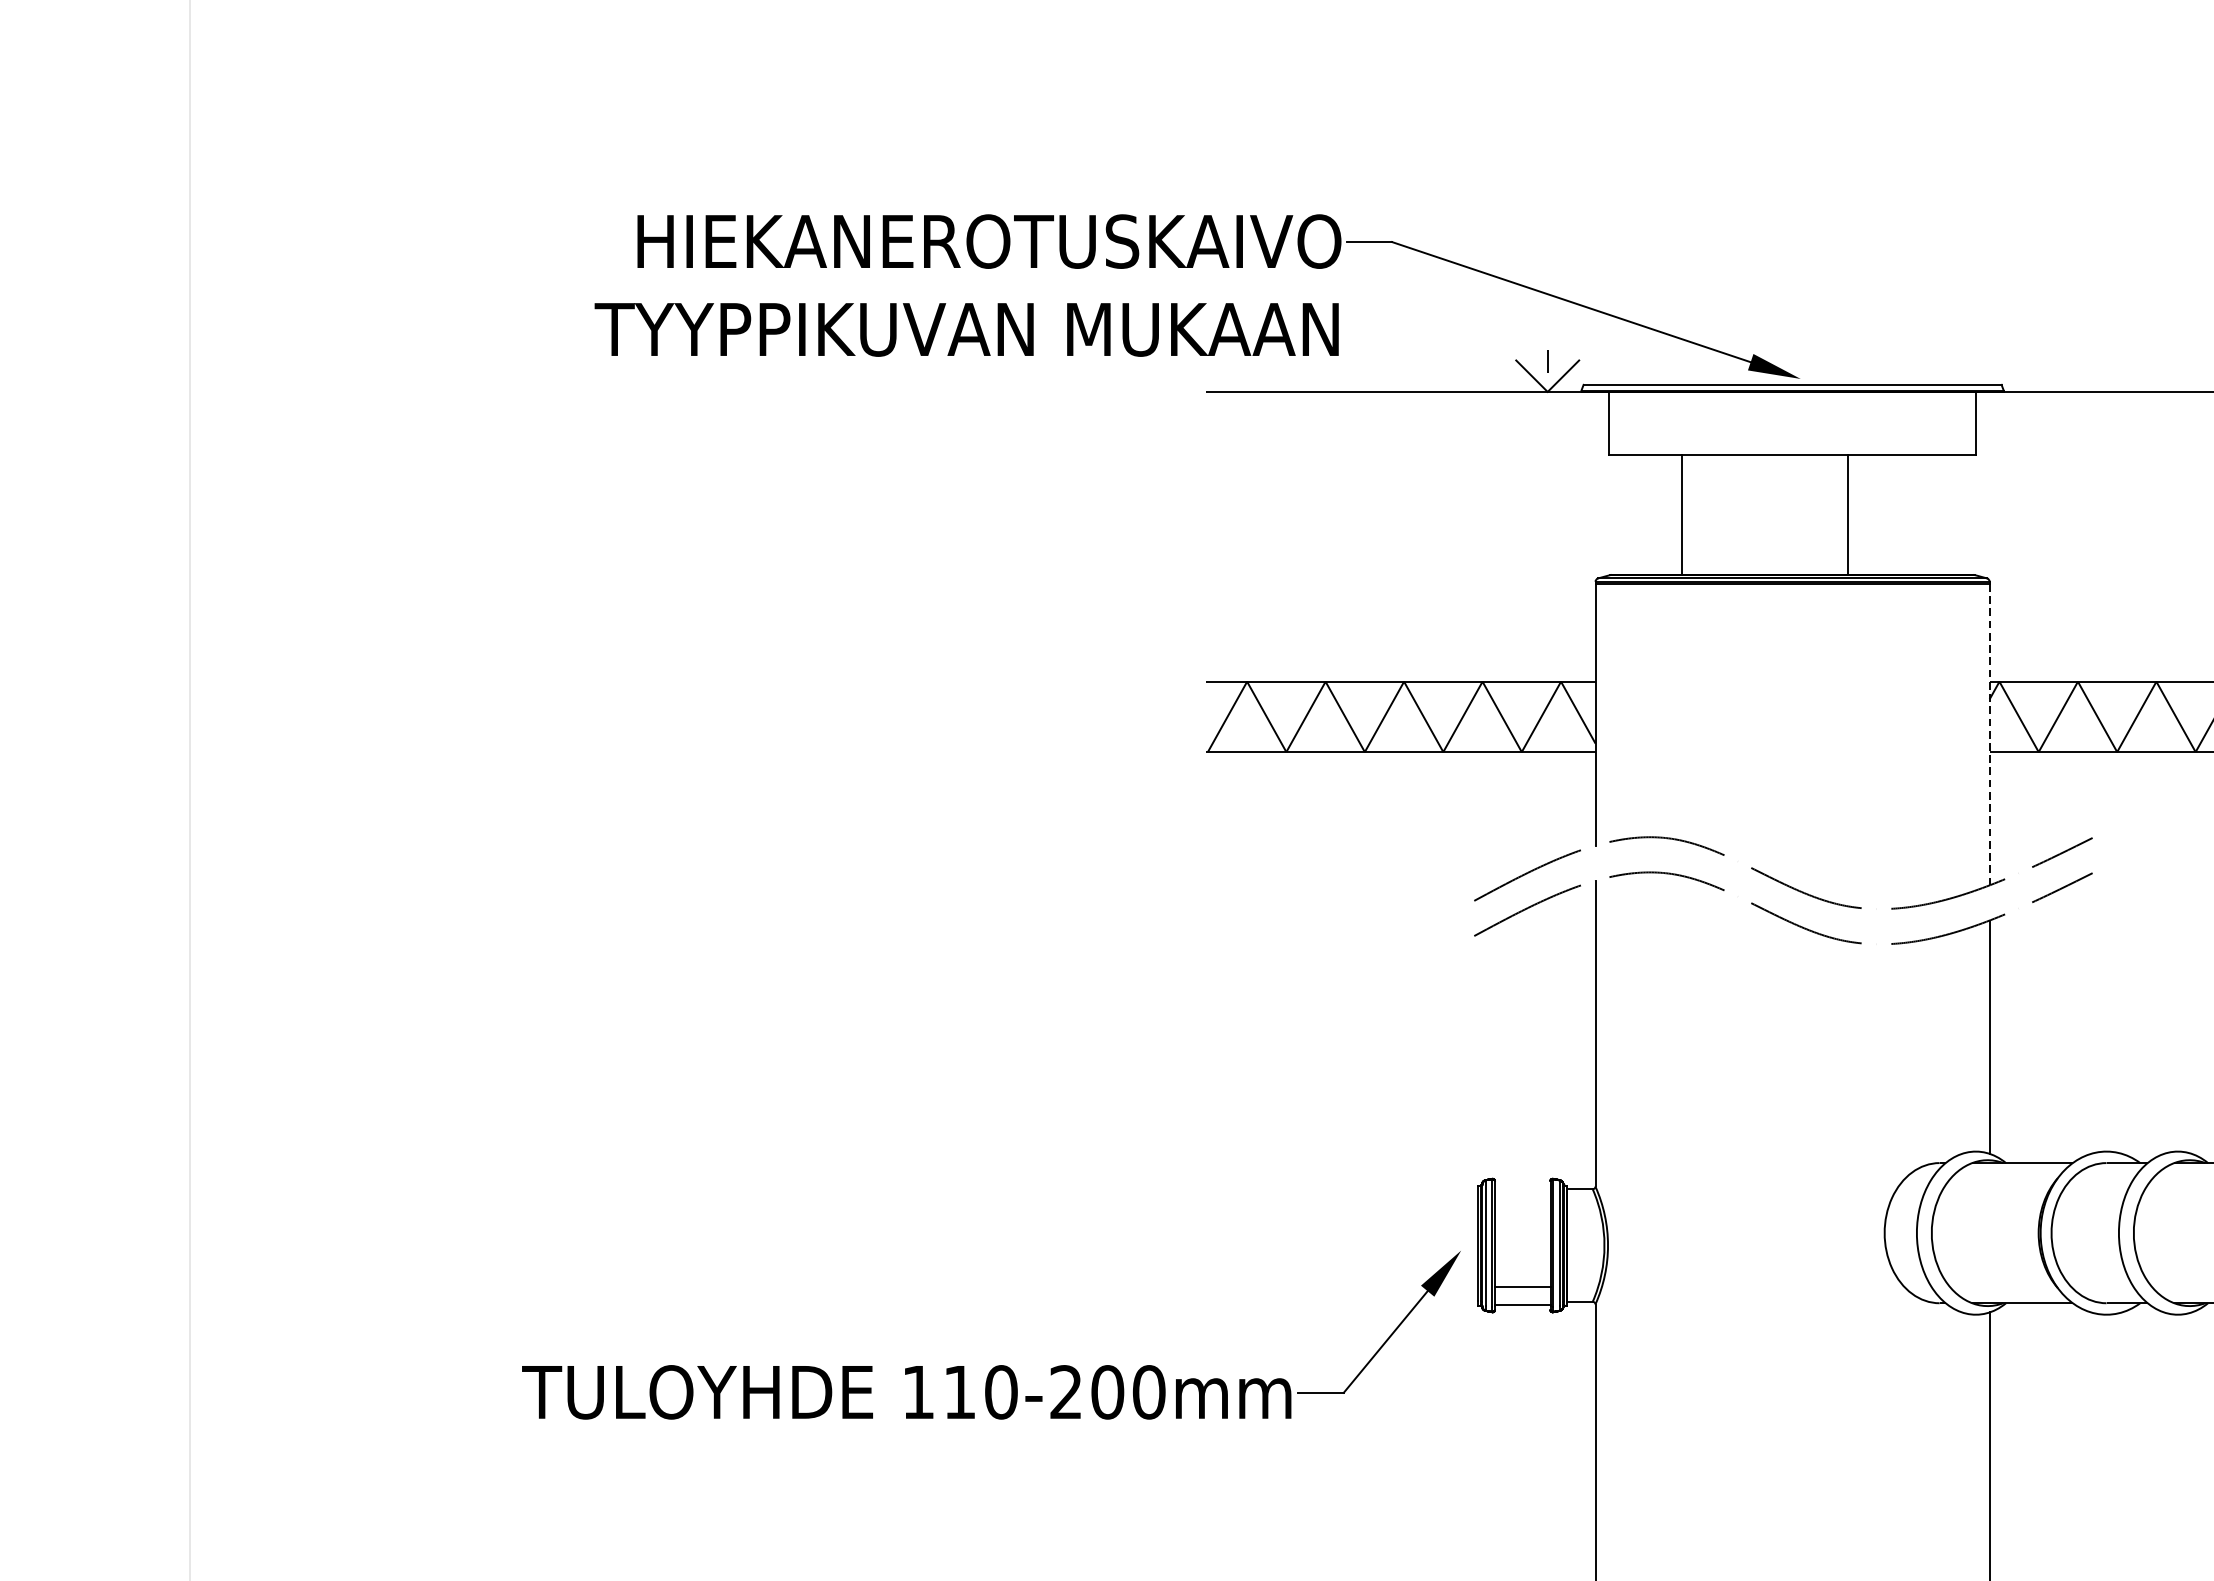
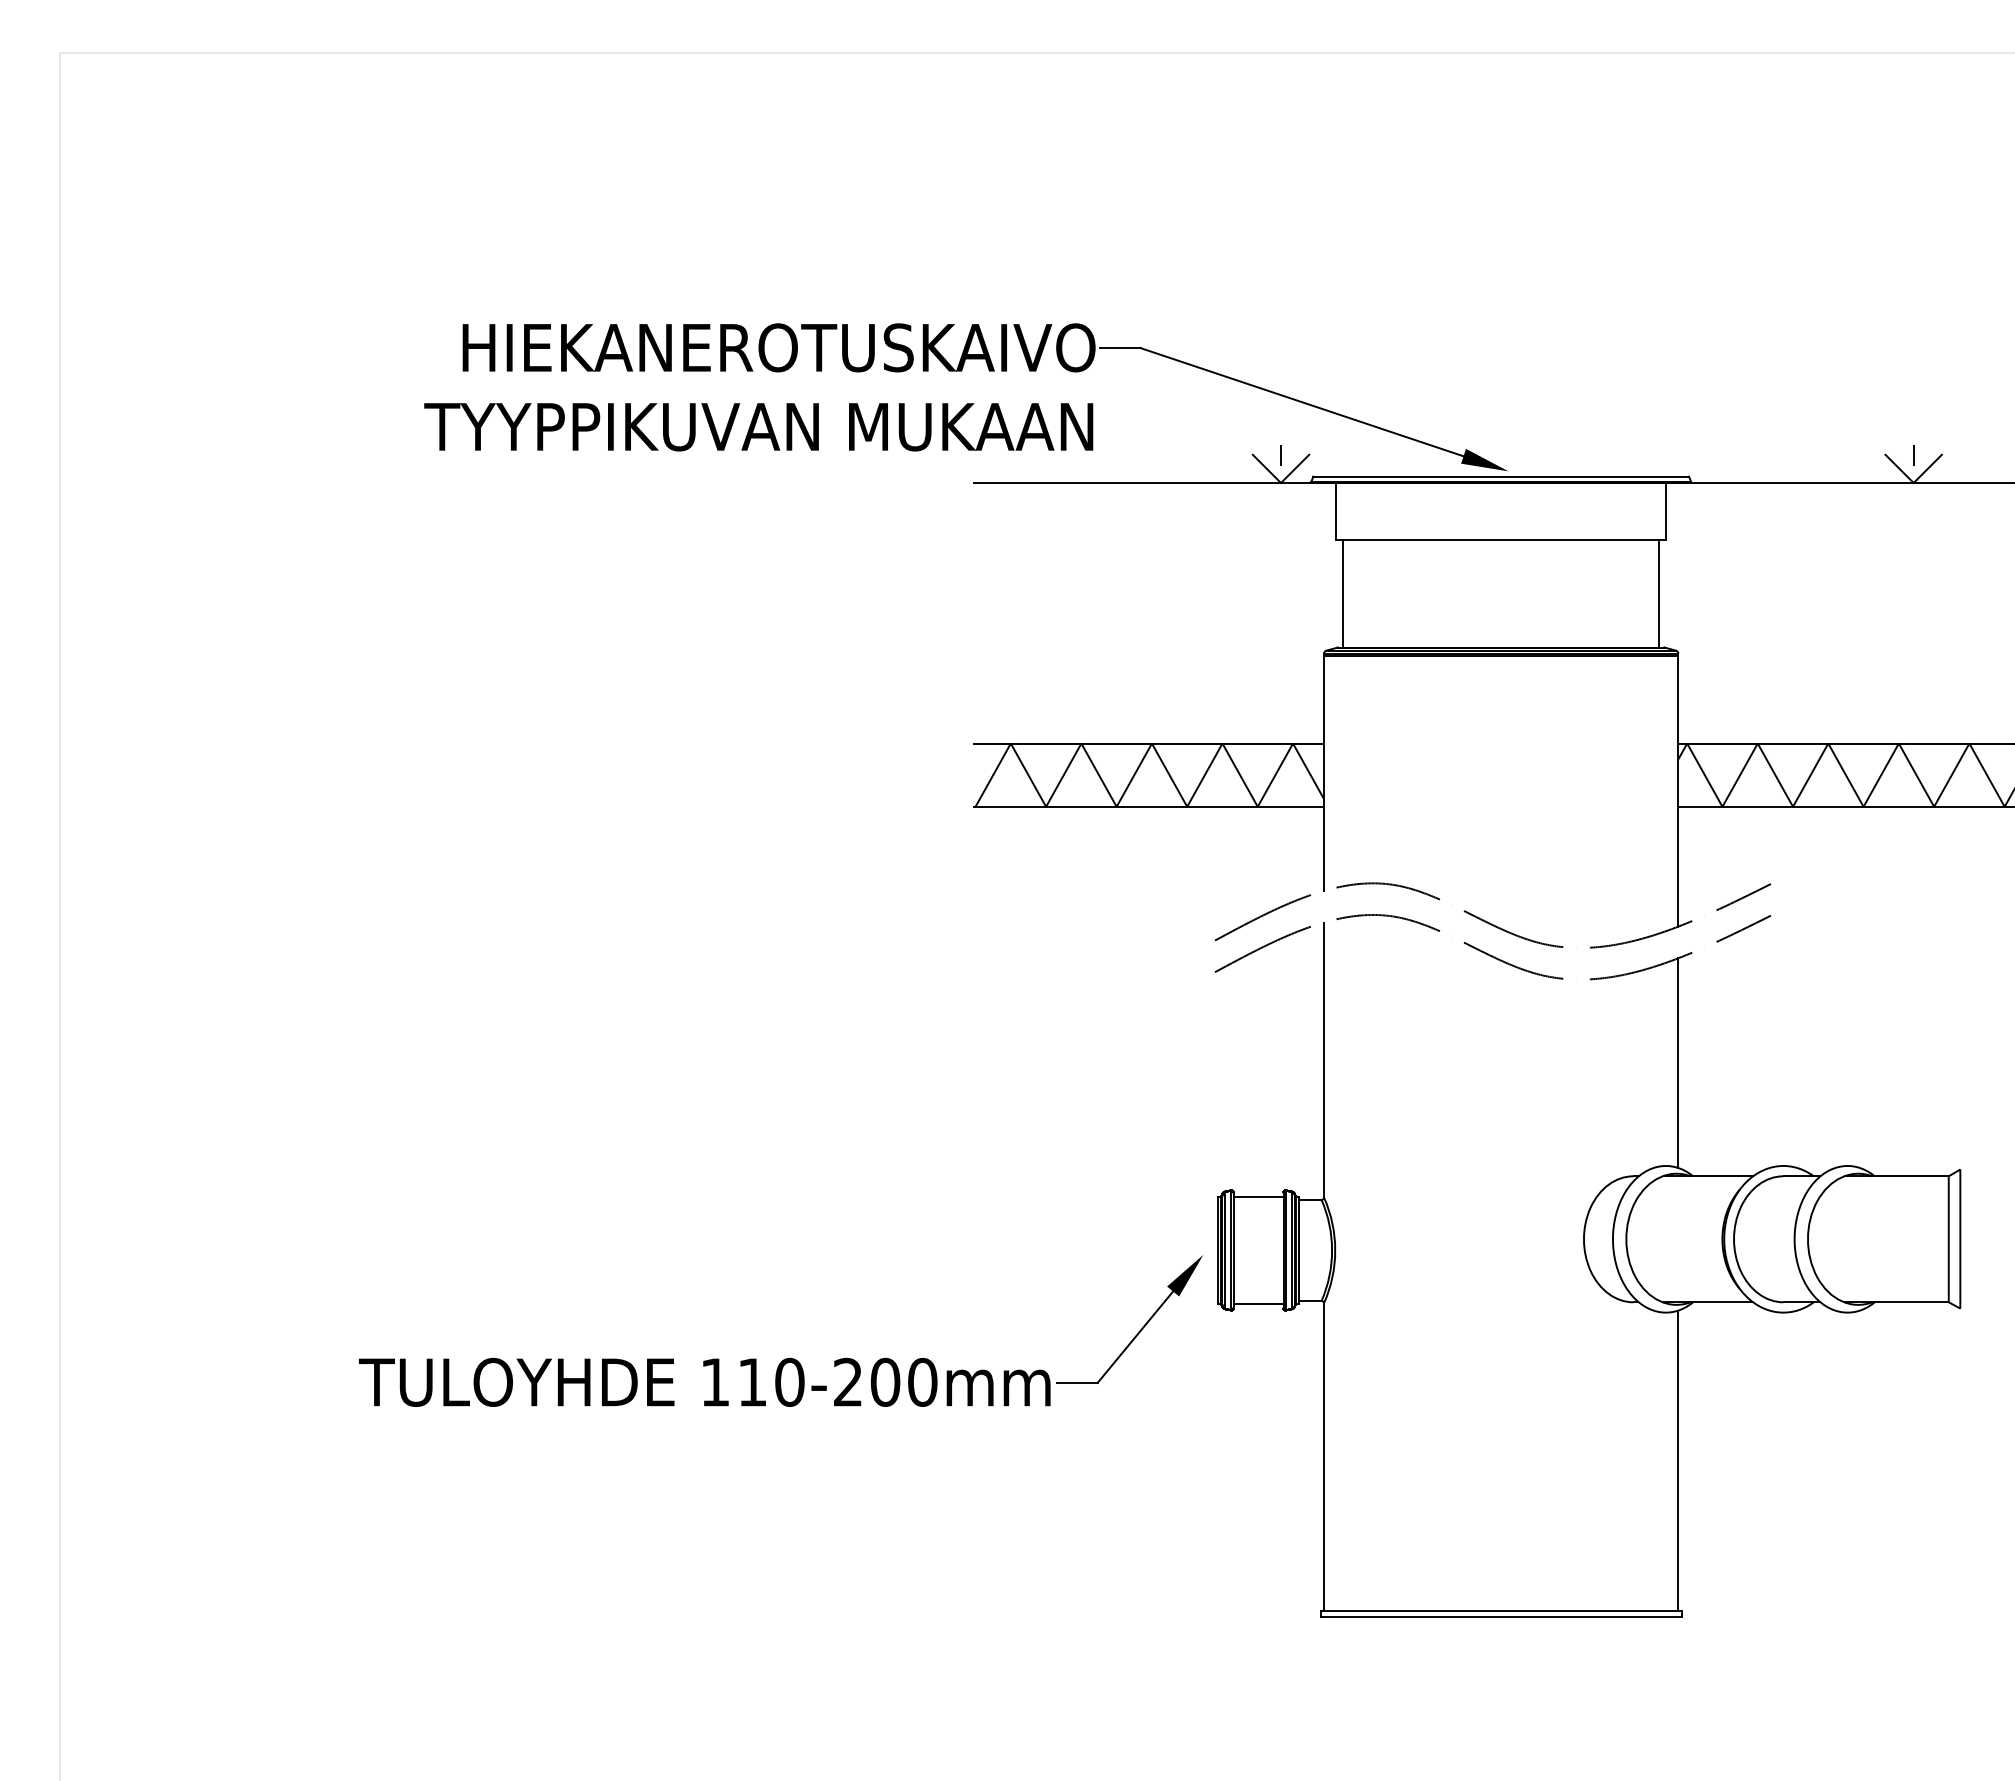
line: (1682, 514) -> (1343, 593), moved
line: (1848, 514) -> (1659, 593), moved
line: (1989, 733) -> (1678, 790), dashed -> solid
line: (1522, 1286) -> (1258, 1196), moved

